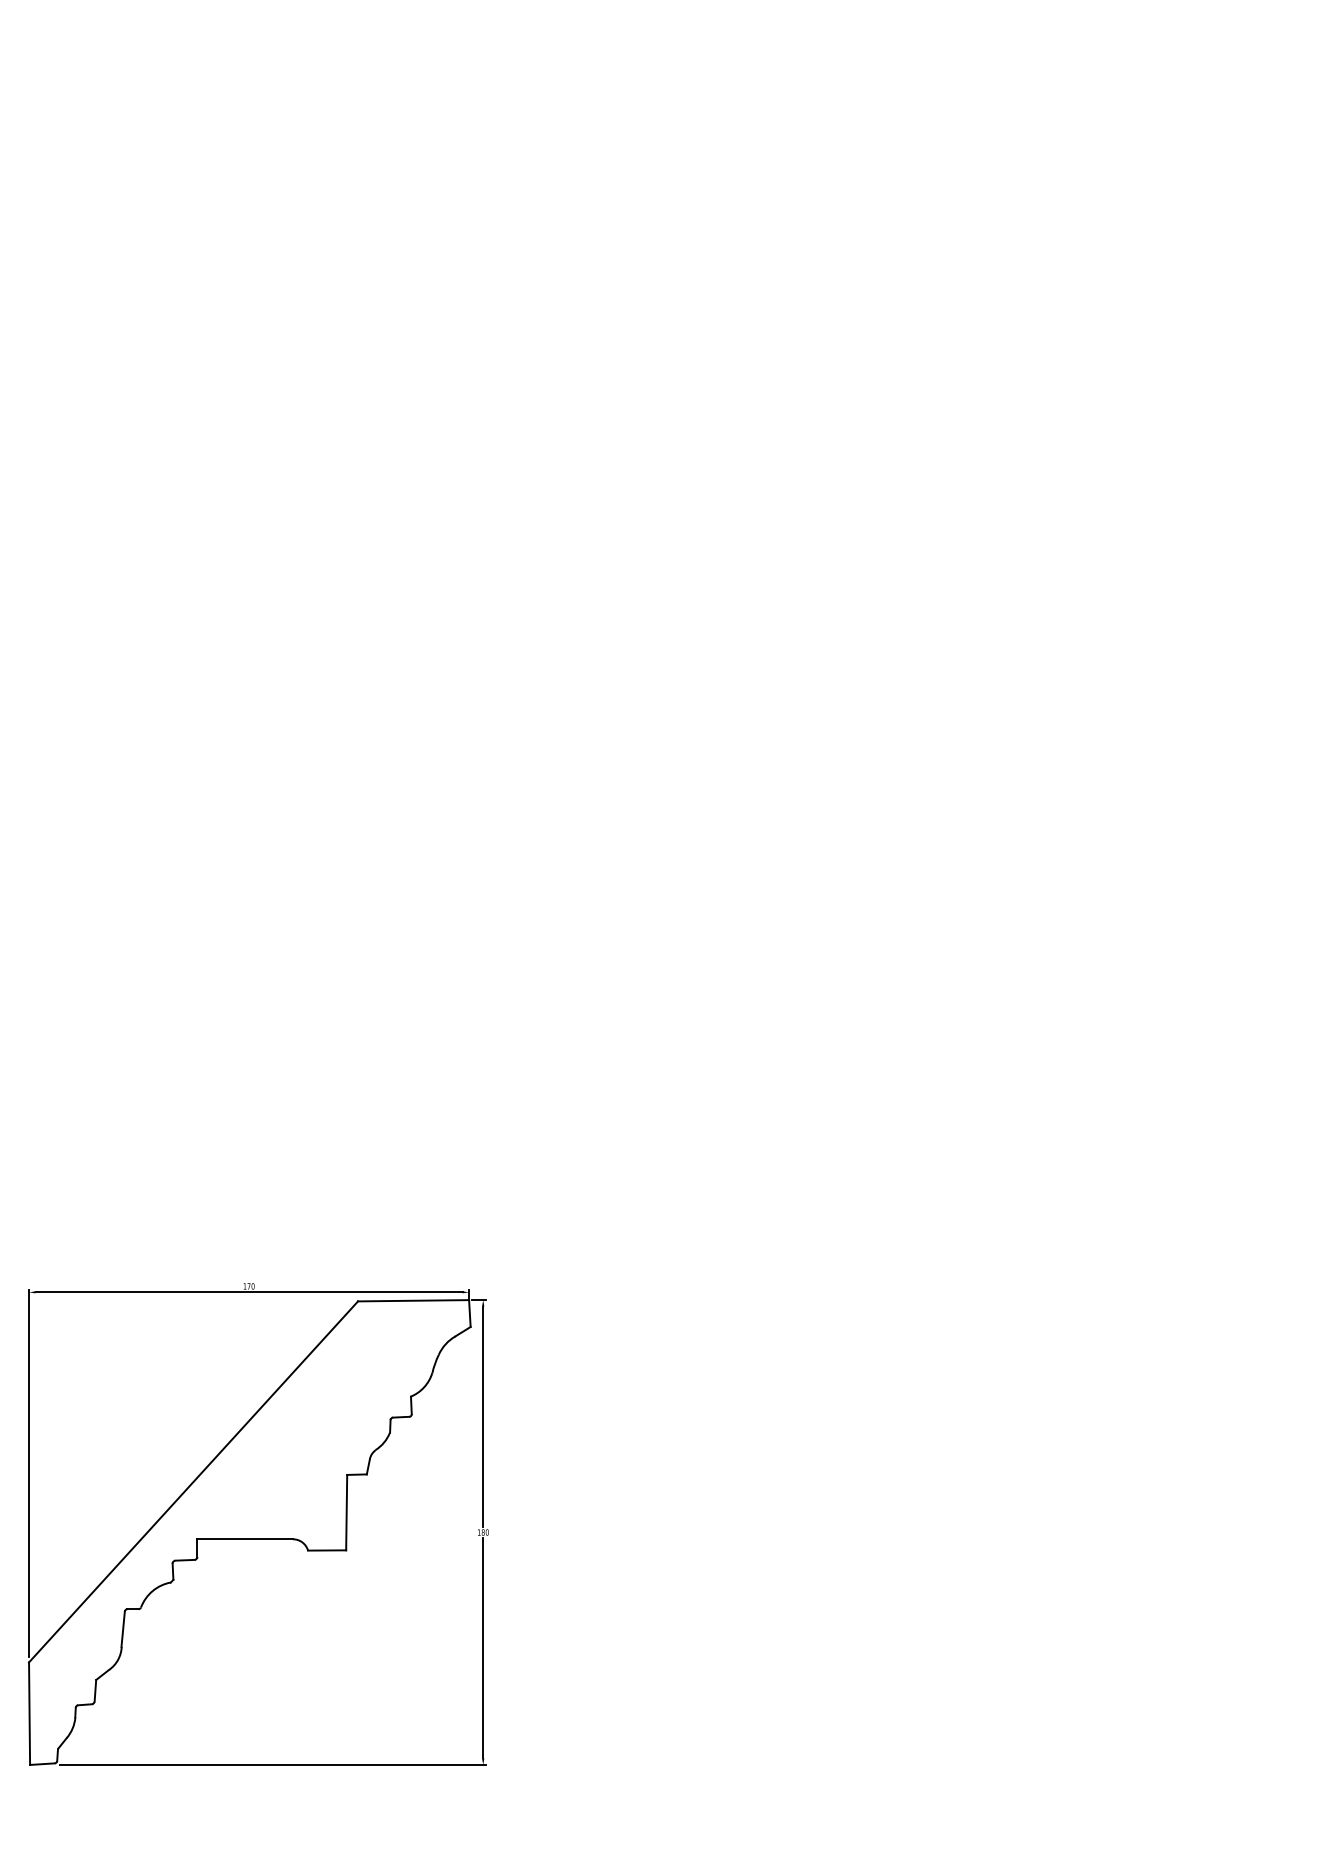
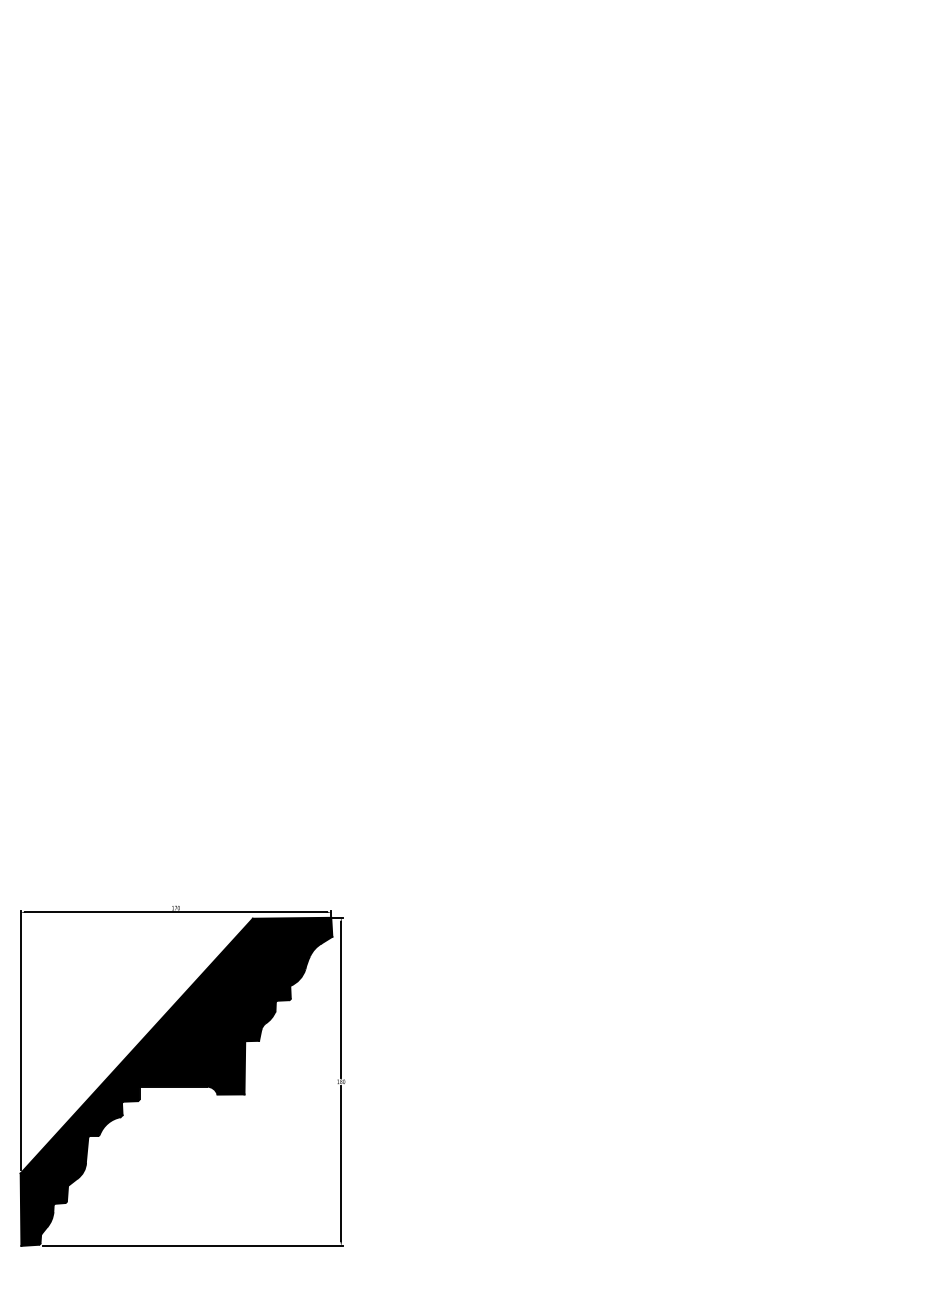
fill: (249, 1532) -> (176, 1081), added

